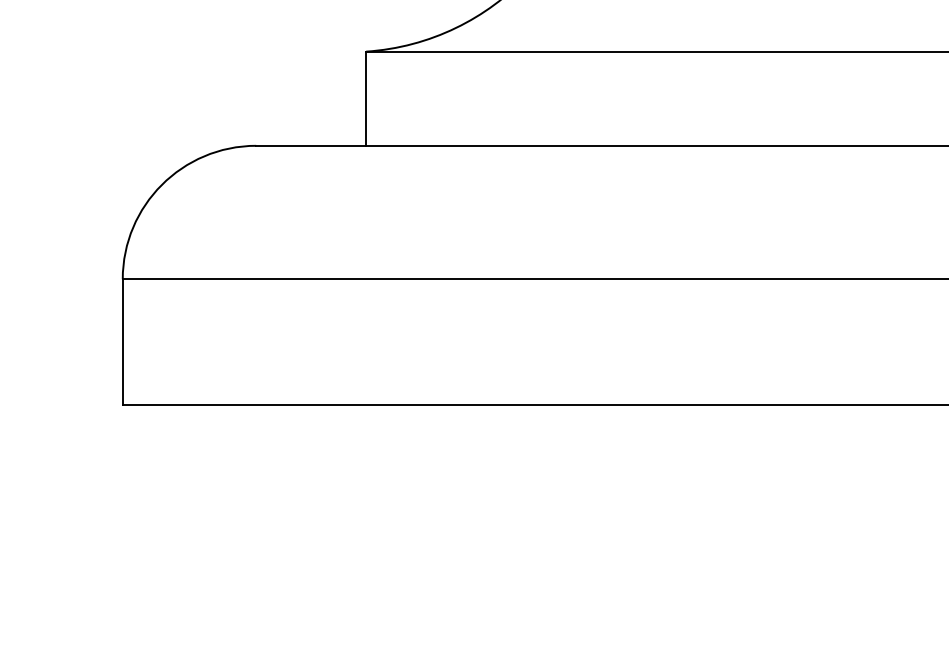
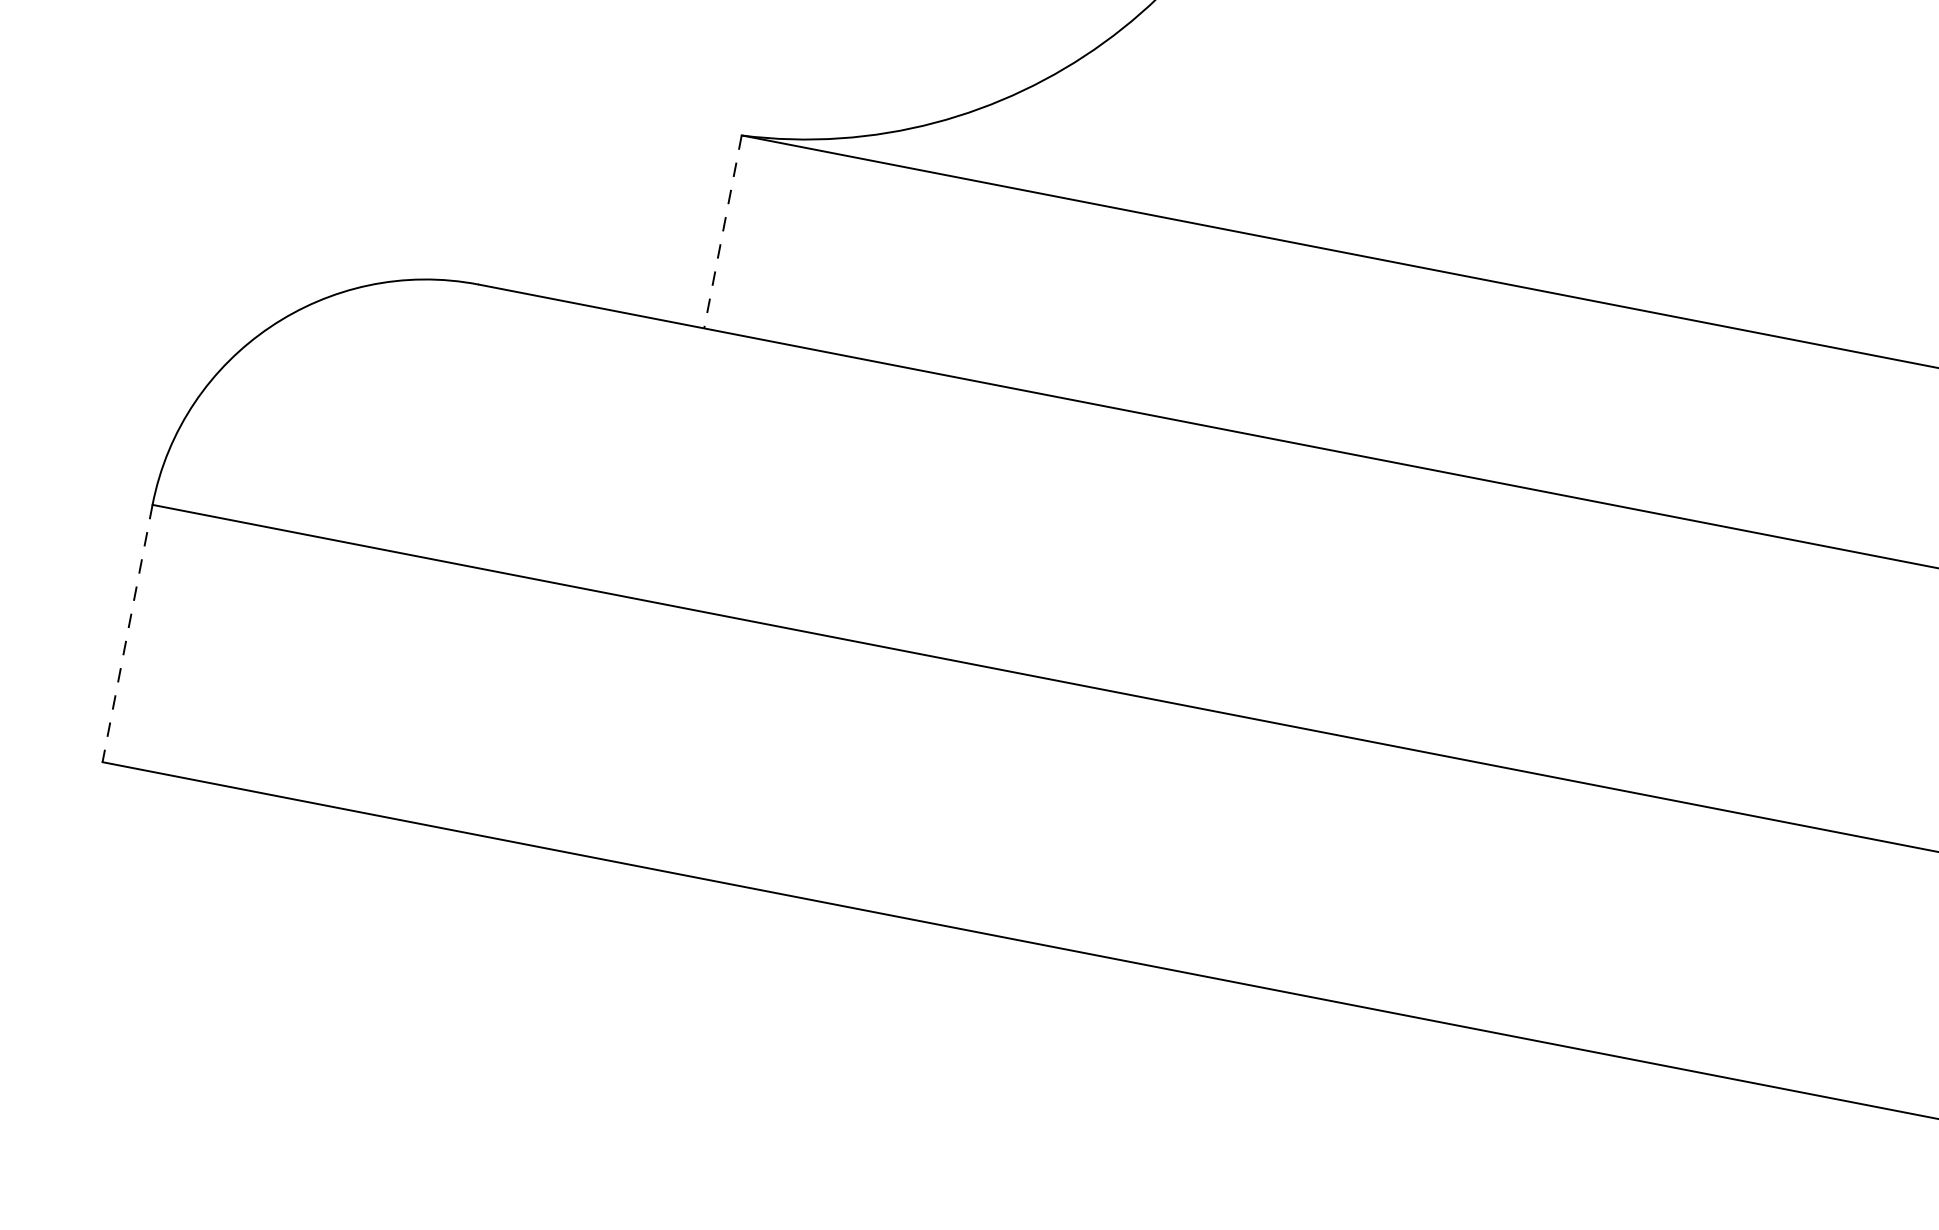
line: (366, 99) -> (723, 233), solid -> dashed
line: (122, 342) -> (126, 634), solid -> dashed

